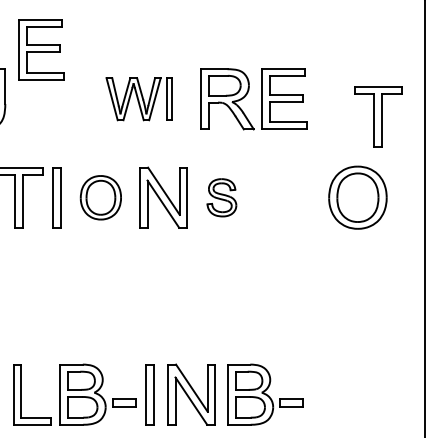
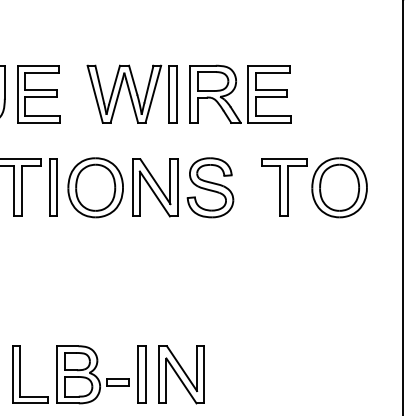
part: (40, 49) -> (38, 94), moved
part: (138, 98) -> (131, 93), size x1.43
part: (378, 116) -> (284, 187), moved
part: (100, 197) -> (95, 187), size x1.43
part: (221, 197) -> (210, 187), size x1.67
part: (265, 394) -> (251, 374), removed

